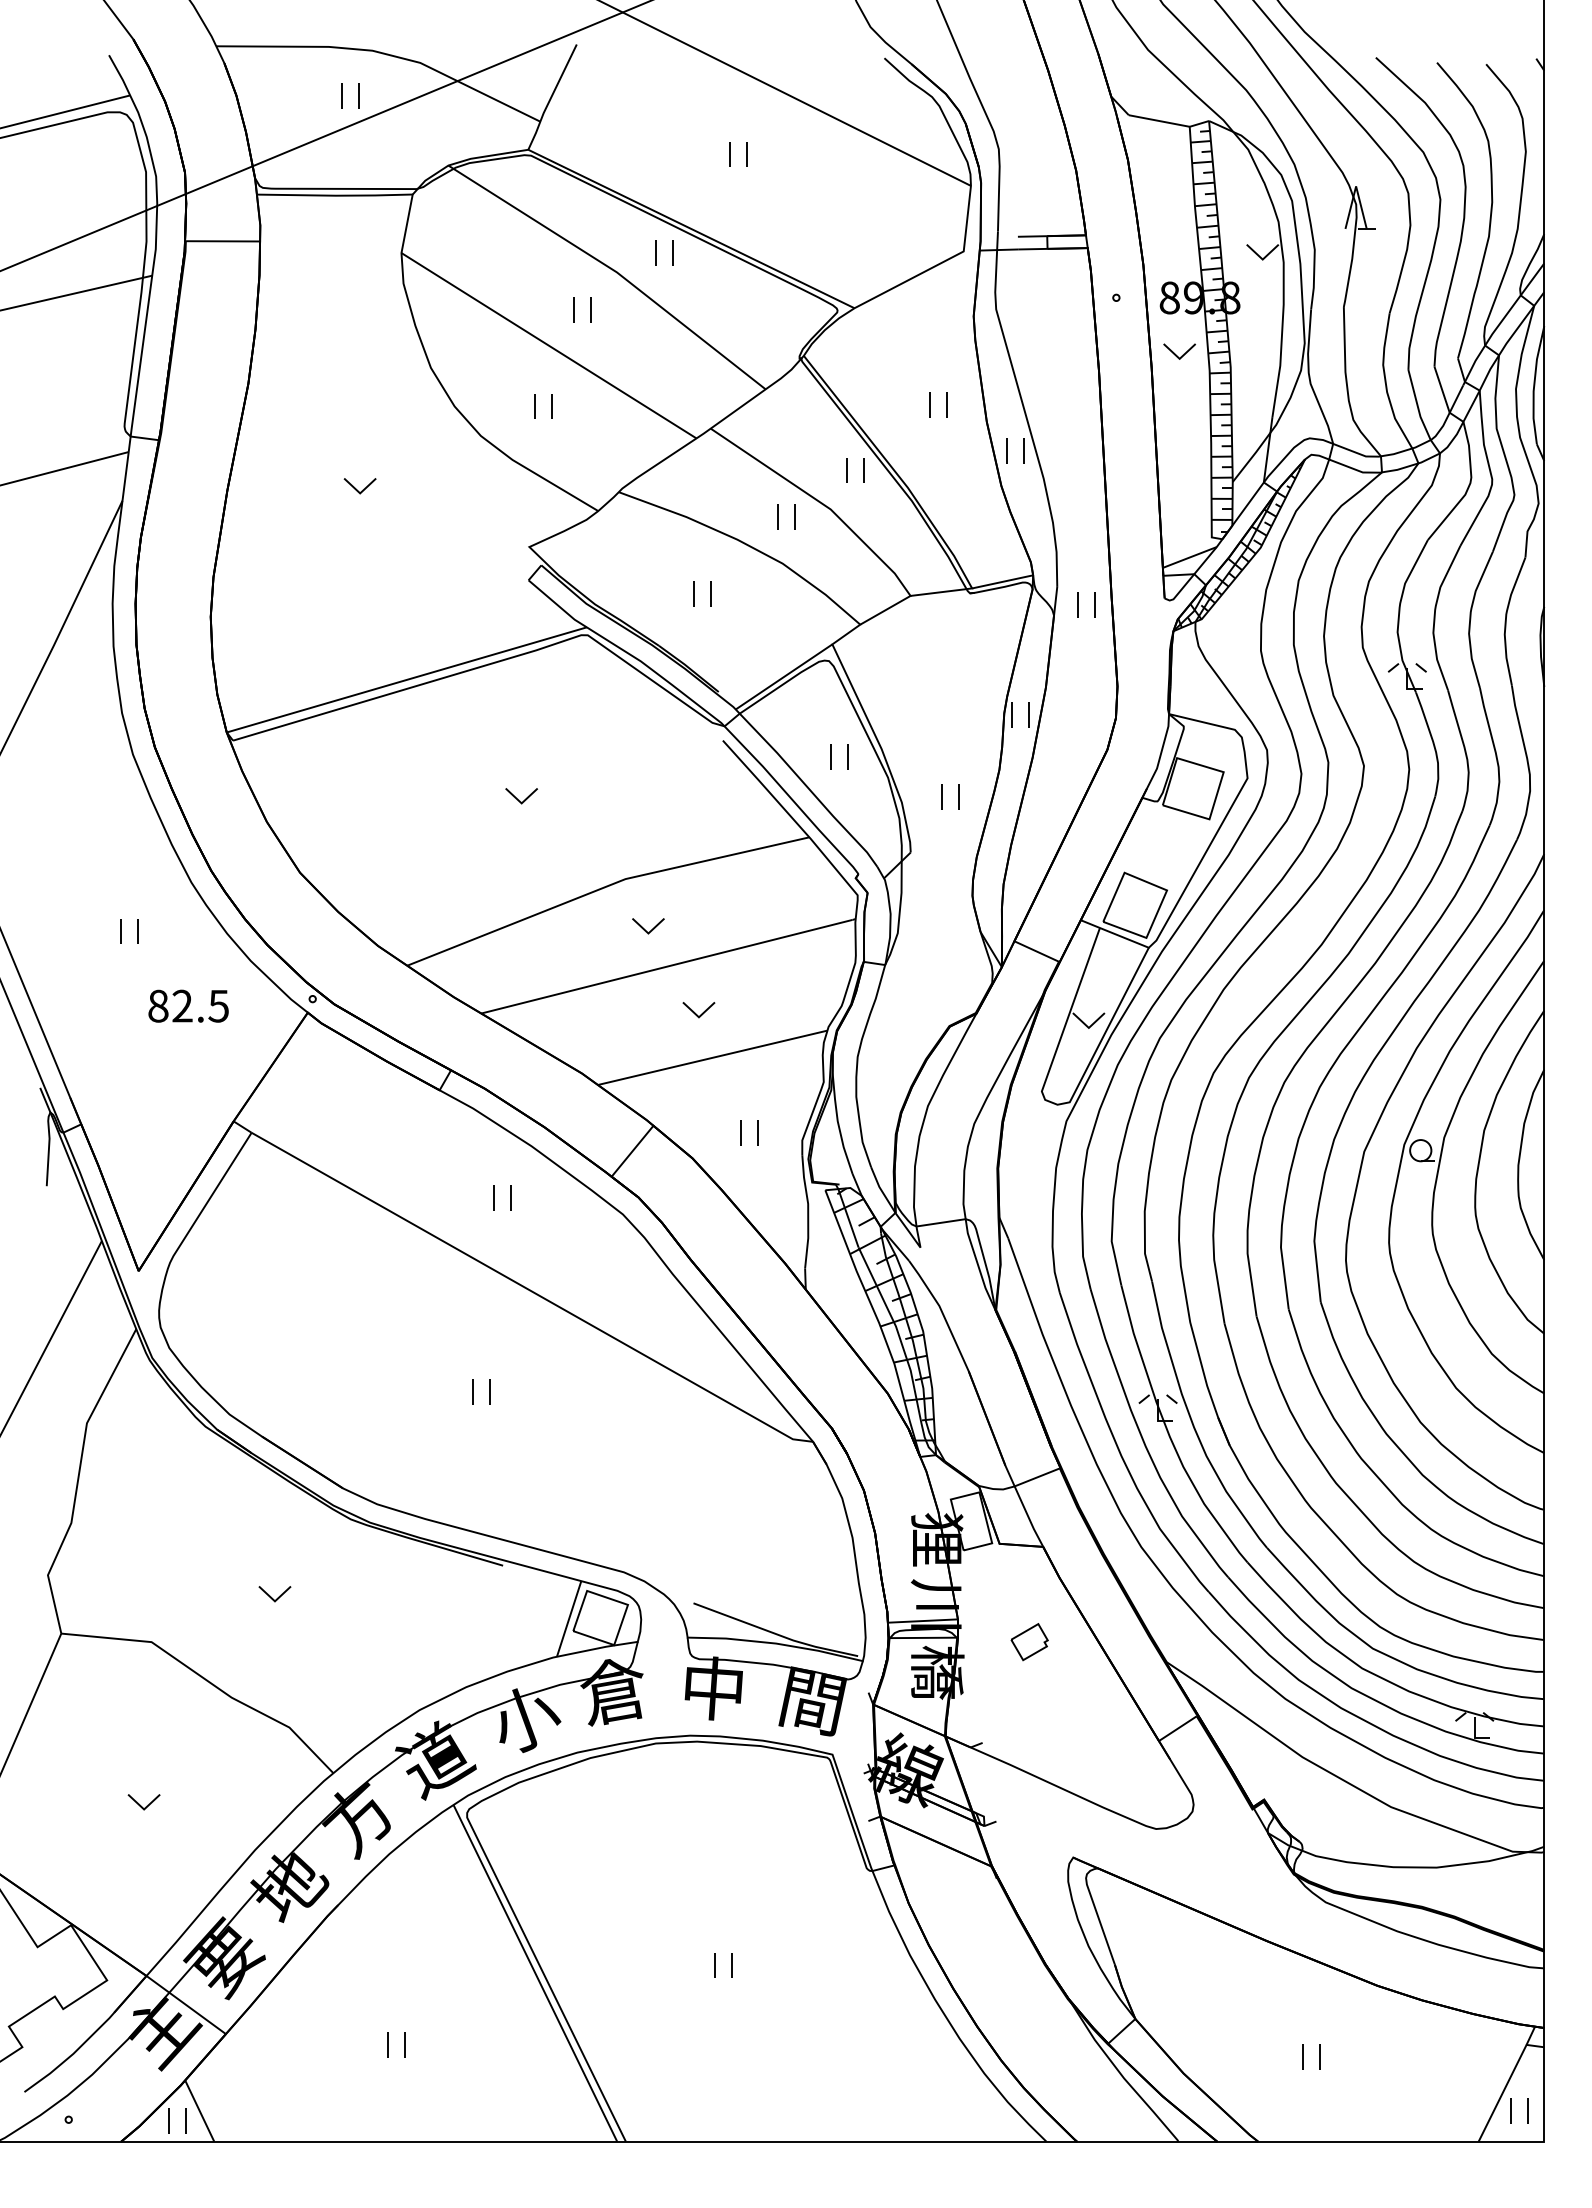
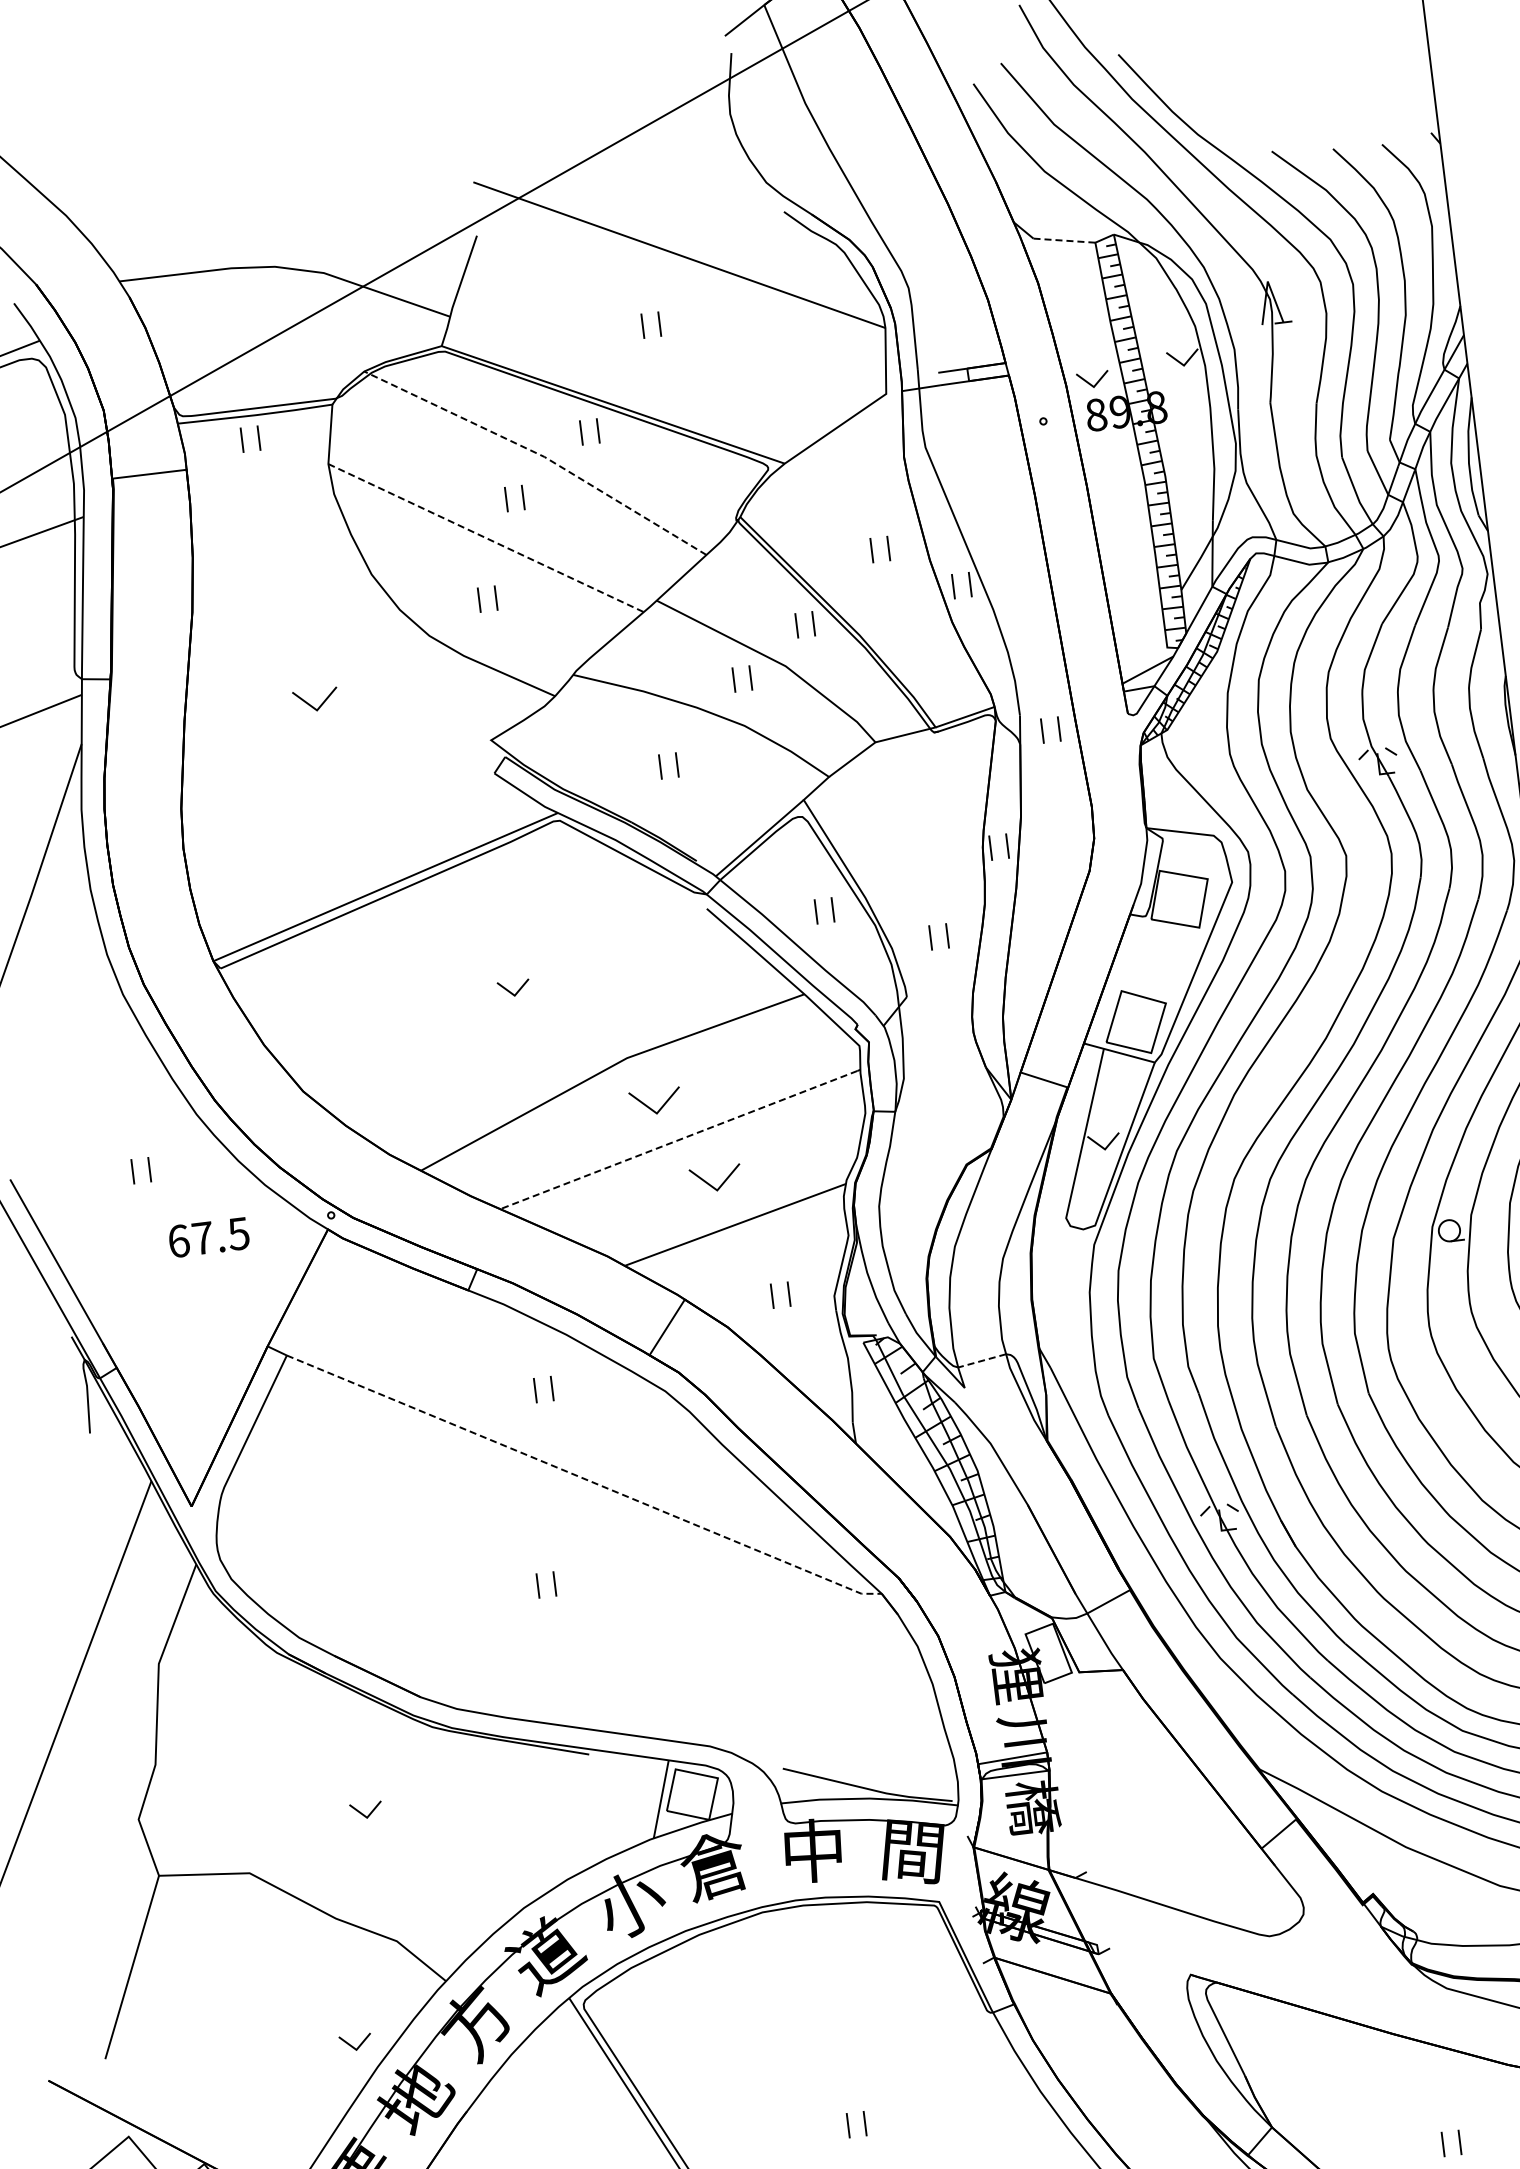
part: (342, 95) -> (242, 439), moved
line: (1159, 121) -> (1064, 241), solid -> dashed
line: (611, 269) -> (538, 454), solid -> dashed
line: (549, 346) -> (486, 538), solid -> dashed
part: (1179, 351) -> (1092, 379), moved
part: (359, 486) -> (315, 700), size x1.4
part: (648, 926) -> (655, 1102), size x1.6
line: (666, 966) -> (678, 1139), solid -> dashed
text: (170, 1005) -> (190, 1239), 82.5 -> 67.5
part: (698, 1010) -> (715, 1179), size x1.6
line: (941, 1222) -> (982, 1360), solid -> dashed
line: (532, 1291) -> (584, 1478), solid -> dashed
part: (1029, 1642) -> (1121, 1766), removed
part: (143, 1802) -> (355, 2043), moved

